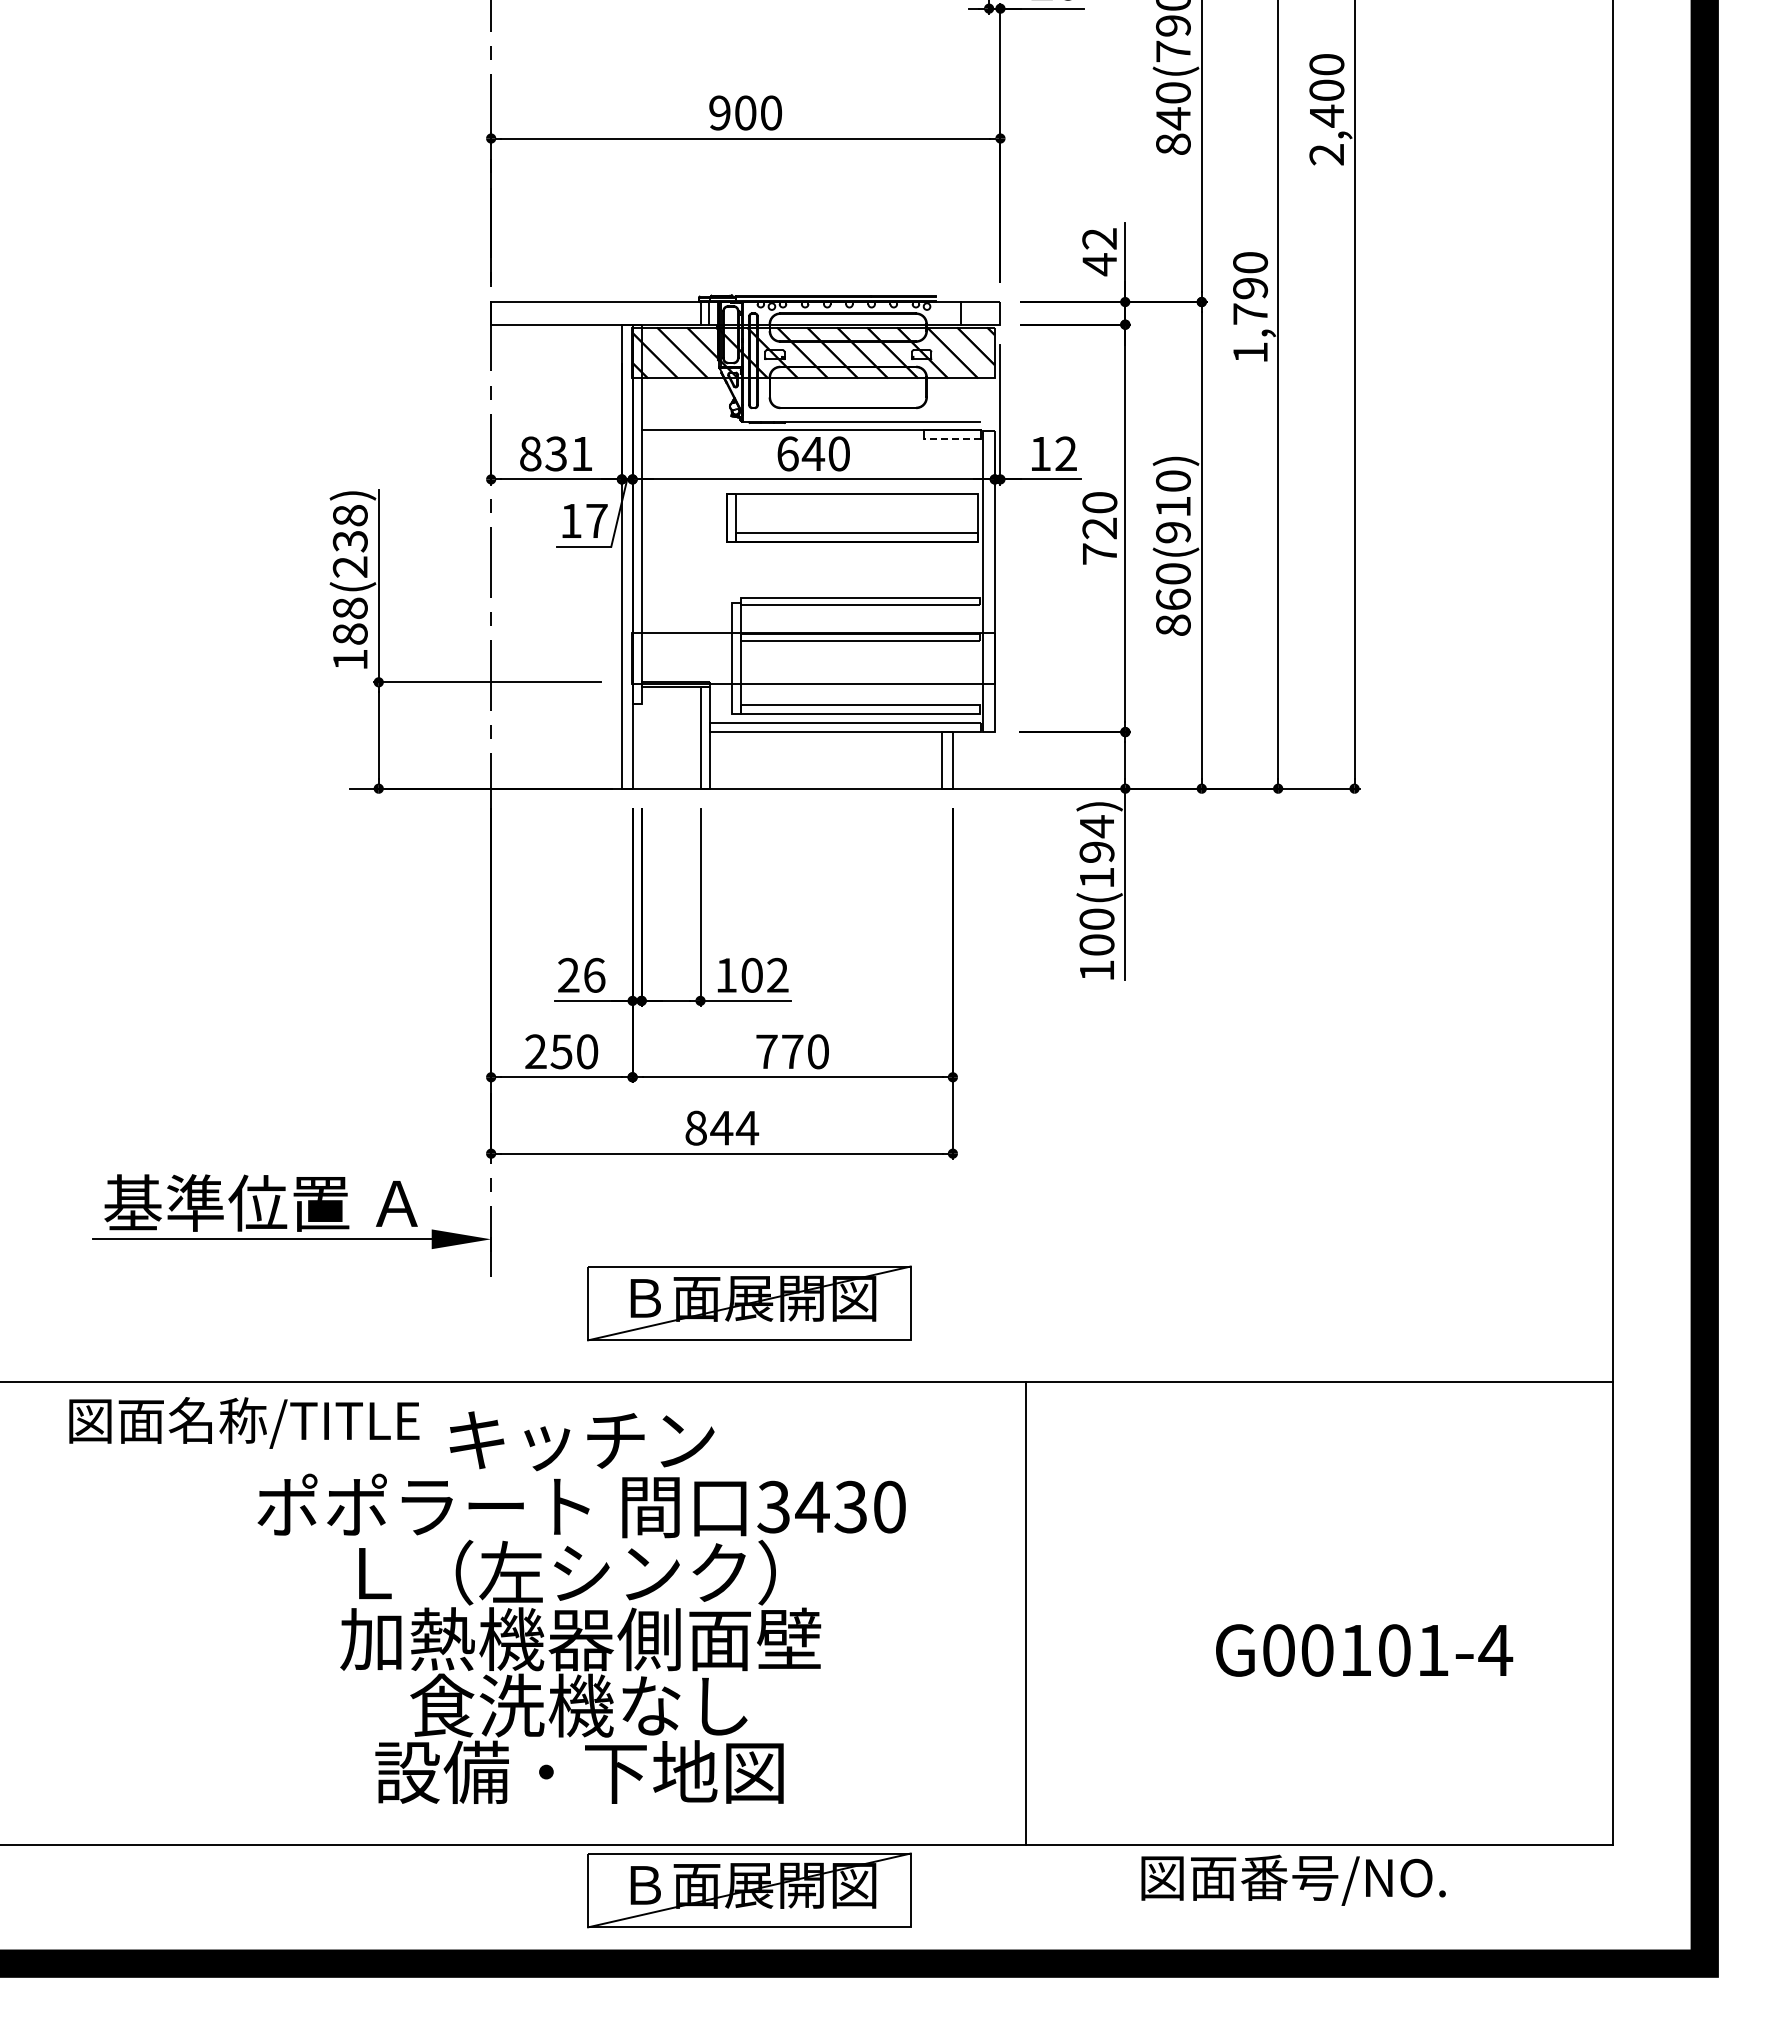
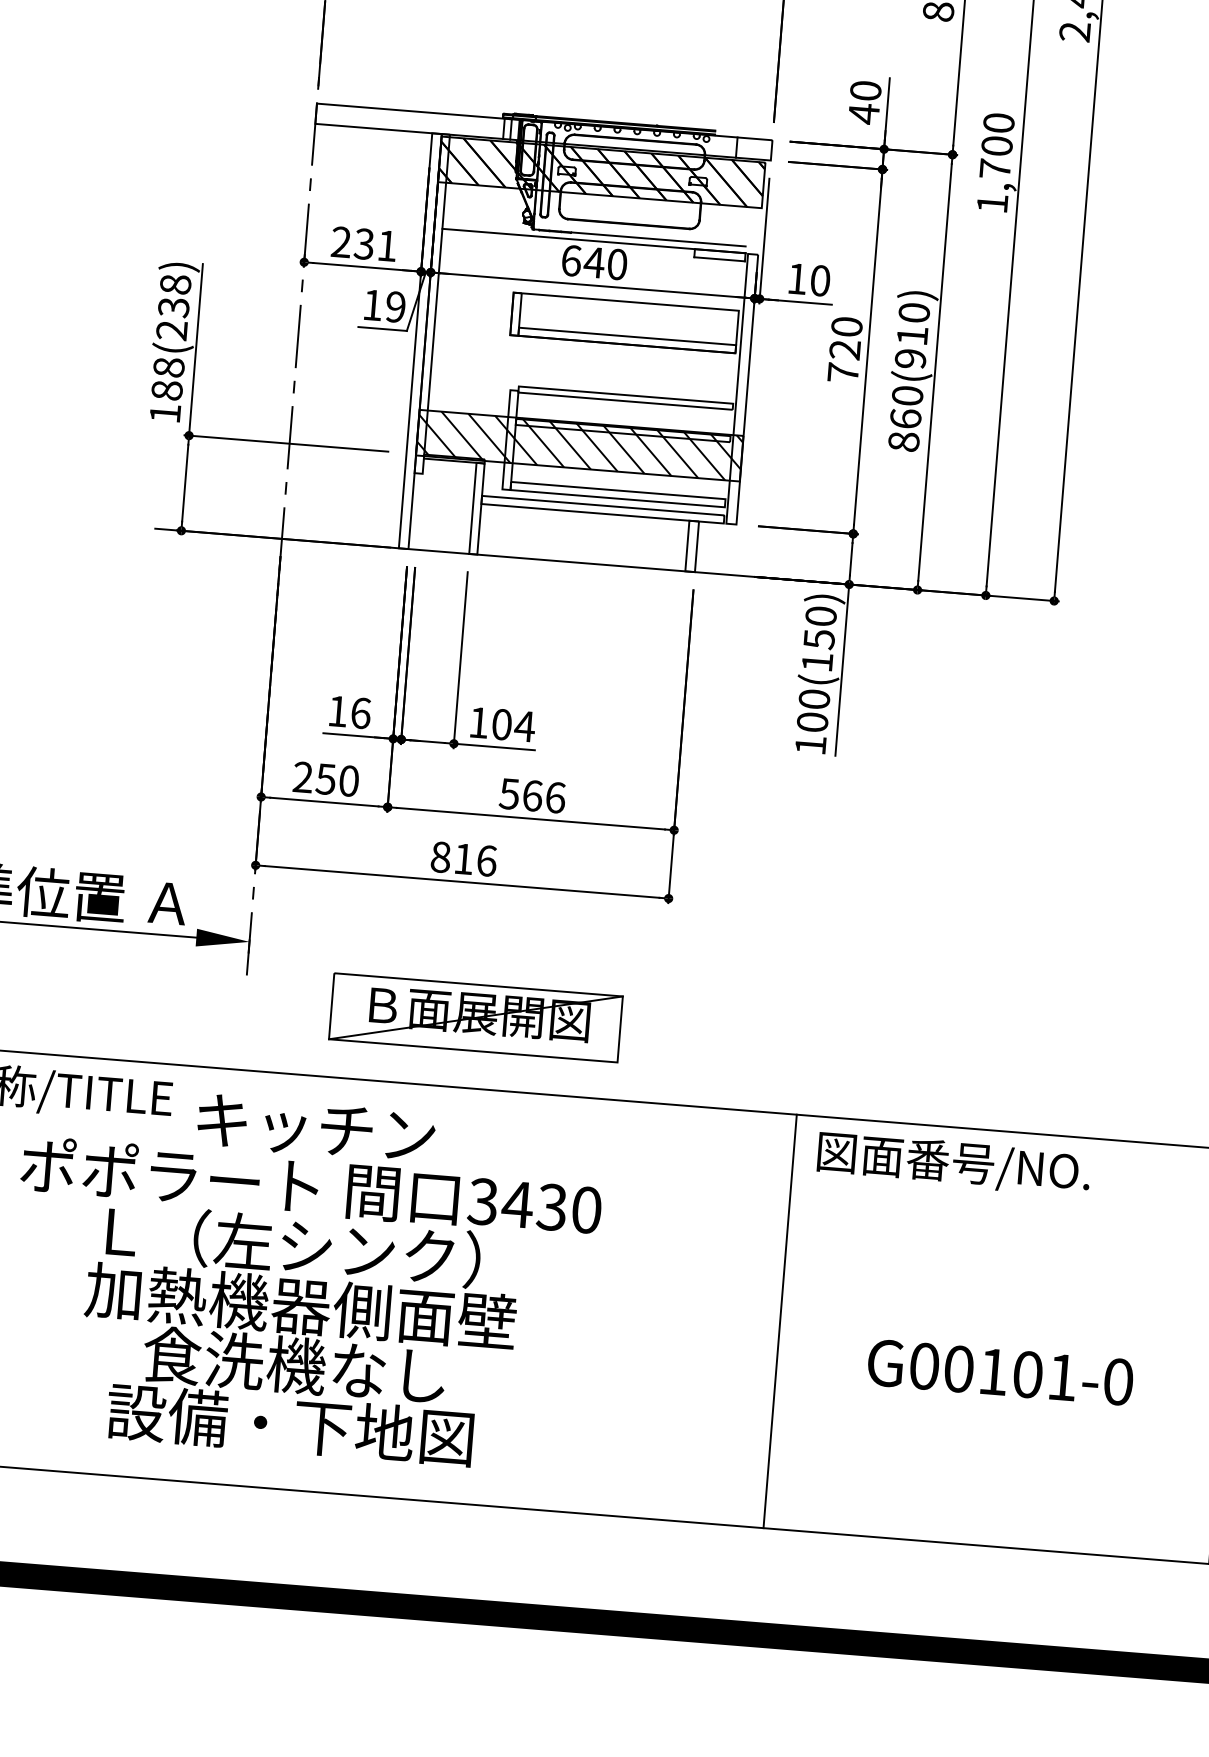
text: (1099, 238) -> (865, 90), 42 -> 40
text: (1250, 288) -> (997, 146), 1,790 -> 1,700
line: (951, 439) -> (718, 259), dashed -> solid
text: (530, 453) -> (341, 241), 831 -> 231
text: (1065, 453) -> (819, 280), 12 -> 10
text: (596, 520) -> (395, 306), 17 -> 19
hatch: (813, 658) -> (579, 445), added
text: (1096, 839) -> (819, 627), 100(194) -> 100(150)
text: (568, 974) -> (337, 710), 26 -> 16
text: (777, 974) -> (524, 725), 102 -> 104
text: (792, 1051) -> (532, 795), 770 -> 566
text: (734, 1127) -> (475, 859), 844 -> 816
line: (1025, 1613) -> (780, 1321), moved
text: (1495, 1650) -> (1118, 1381), G00101-4 -> G00101-0
text: (1293, 1879) -> (953, 1163), moved
part: (749, 1890) -> (433, 1542), removed

